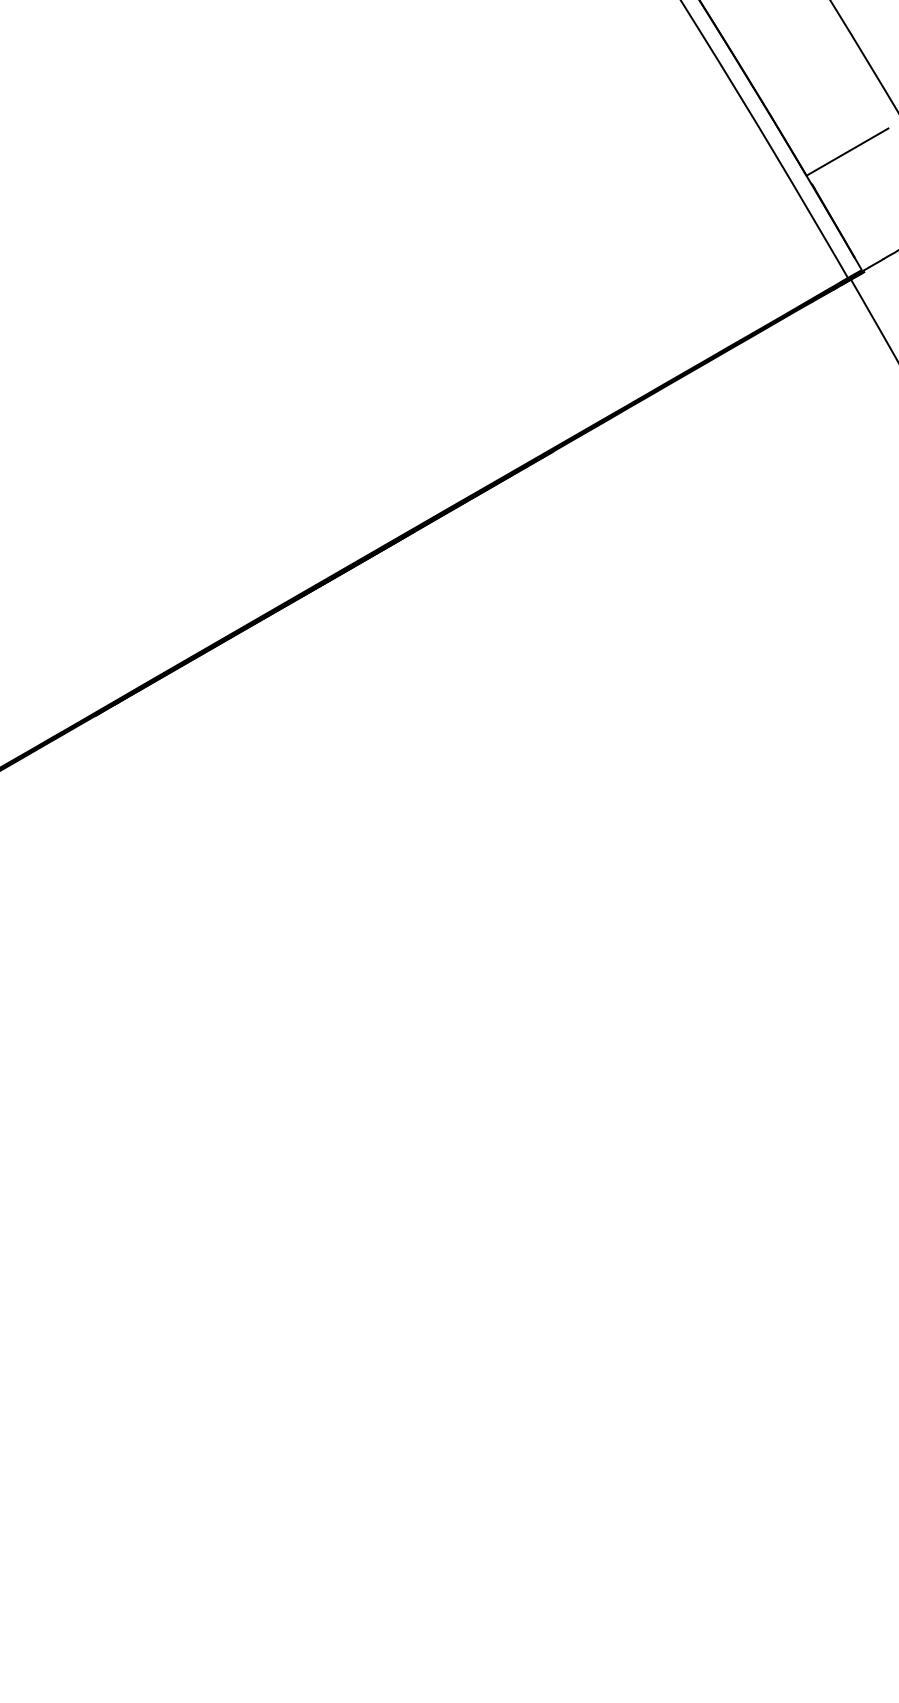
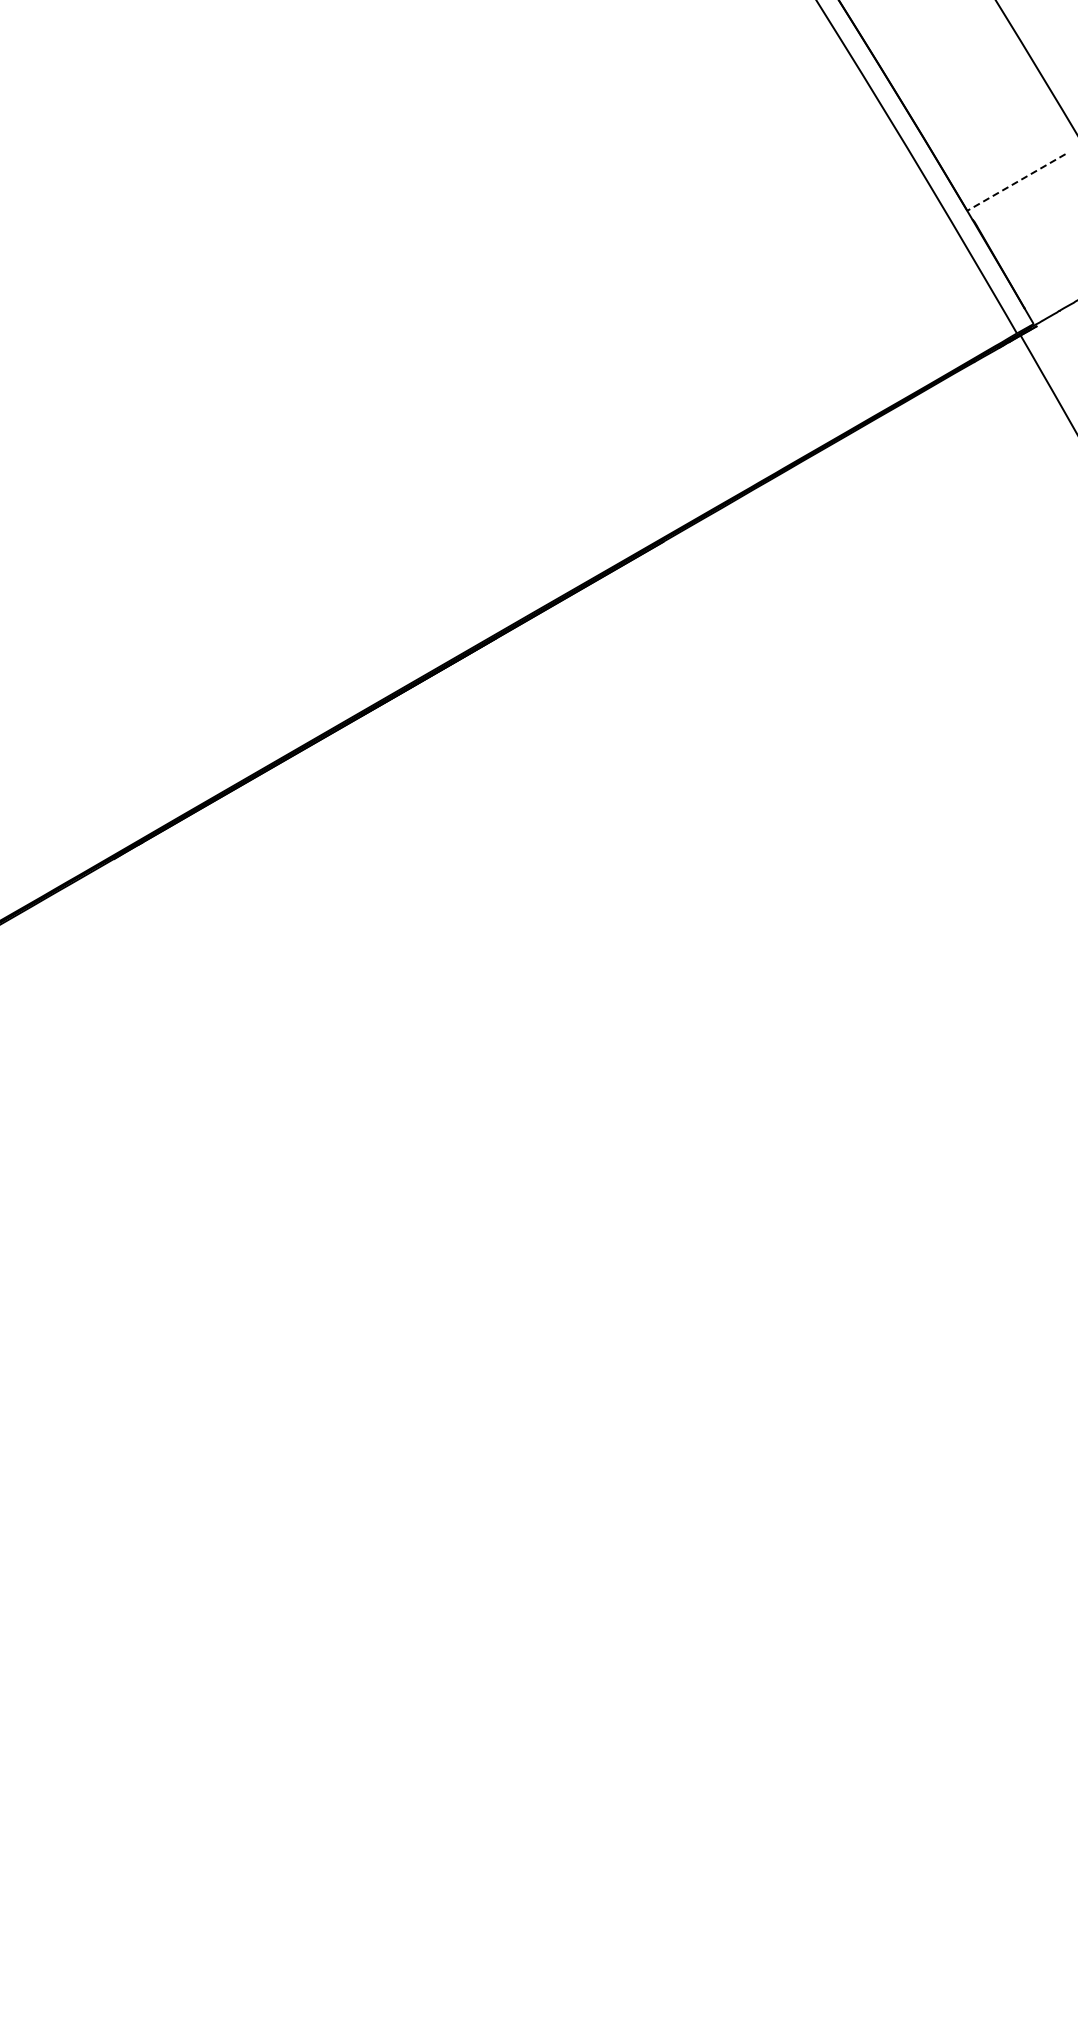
line: (847, 152) -> (1016, 182), solid -> dashed

